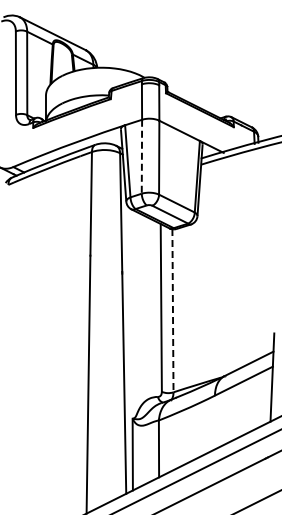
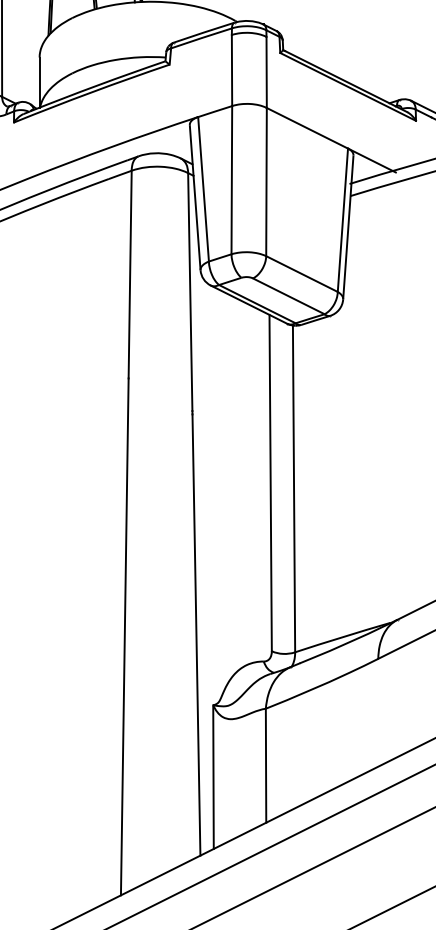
line: (141, 156) -> (230, 179), dashed -> solid
line: (172, 310) -> (293, 488), dashed -> solid

